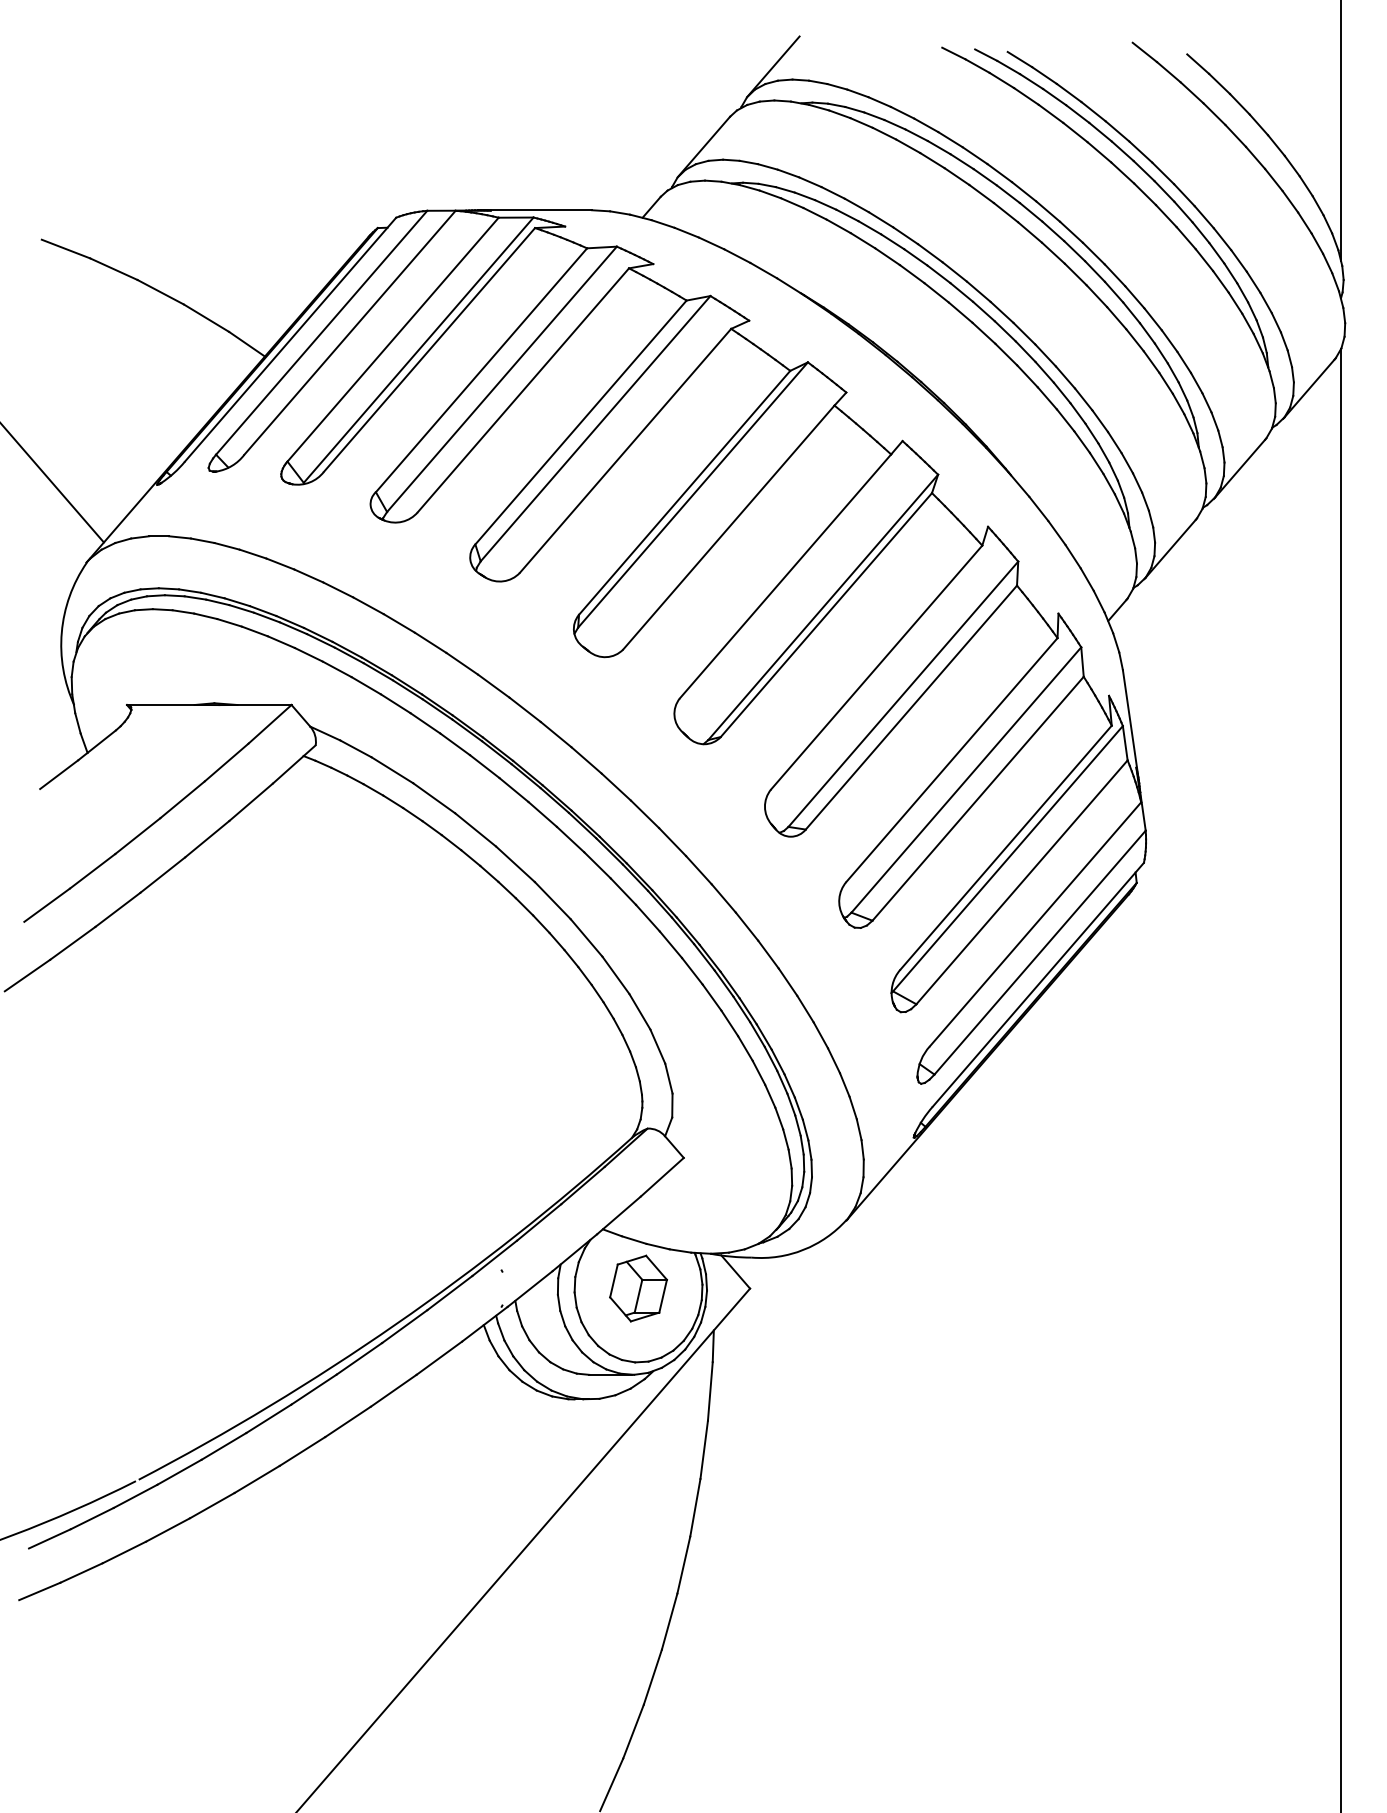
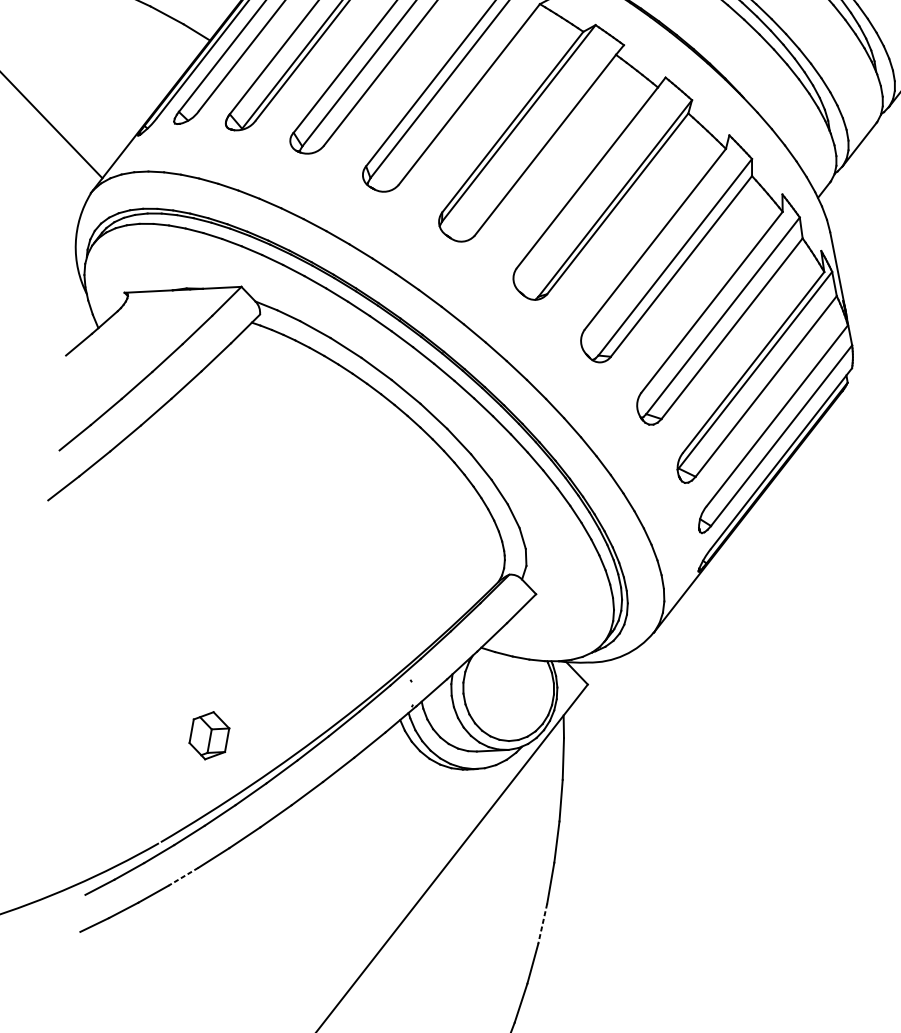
part: (638, 1288) -> (209, 735), moved
line: (168, 1530) -> (183, 877), solid -> dashed
line: (669, 1622) -> (542, 924), solid -> dashed

